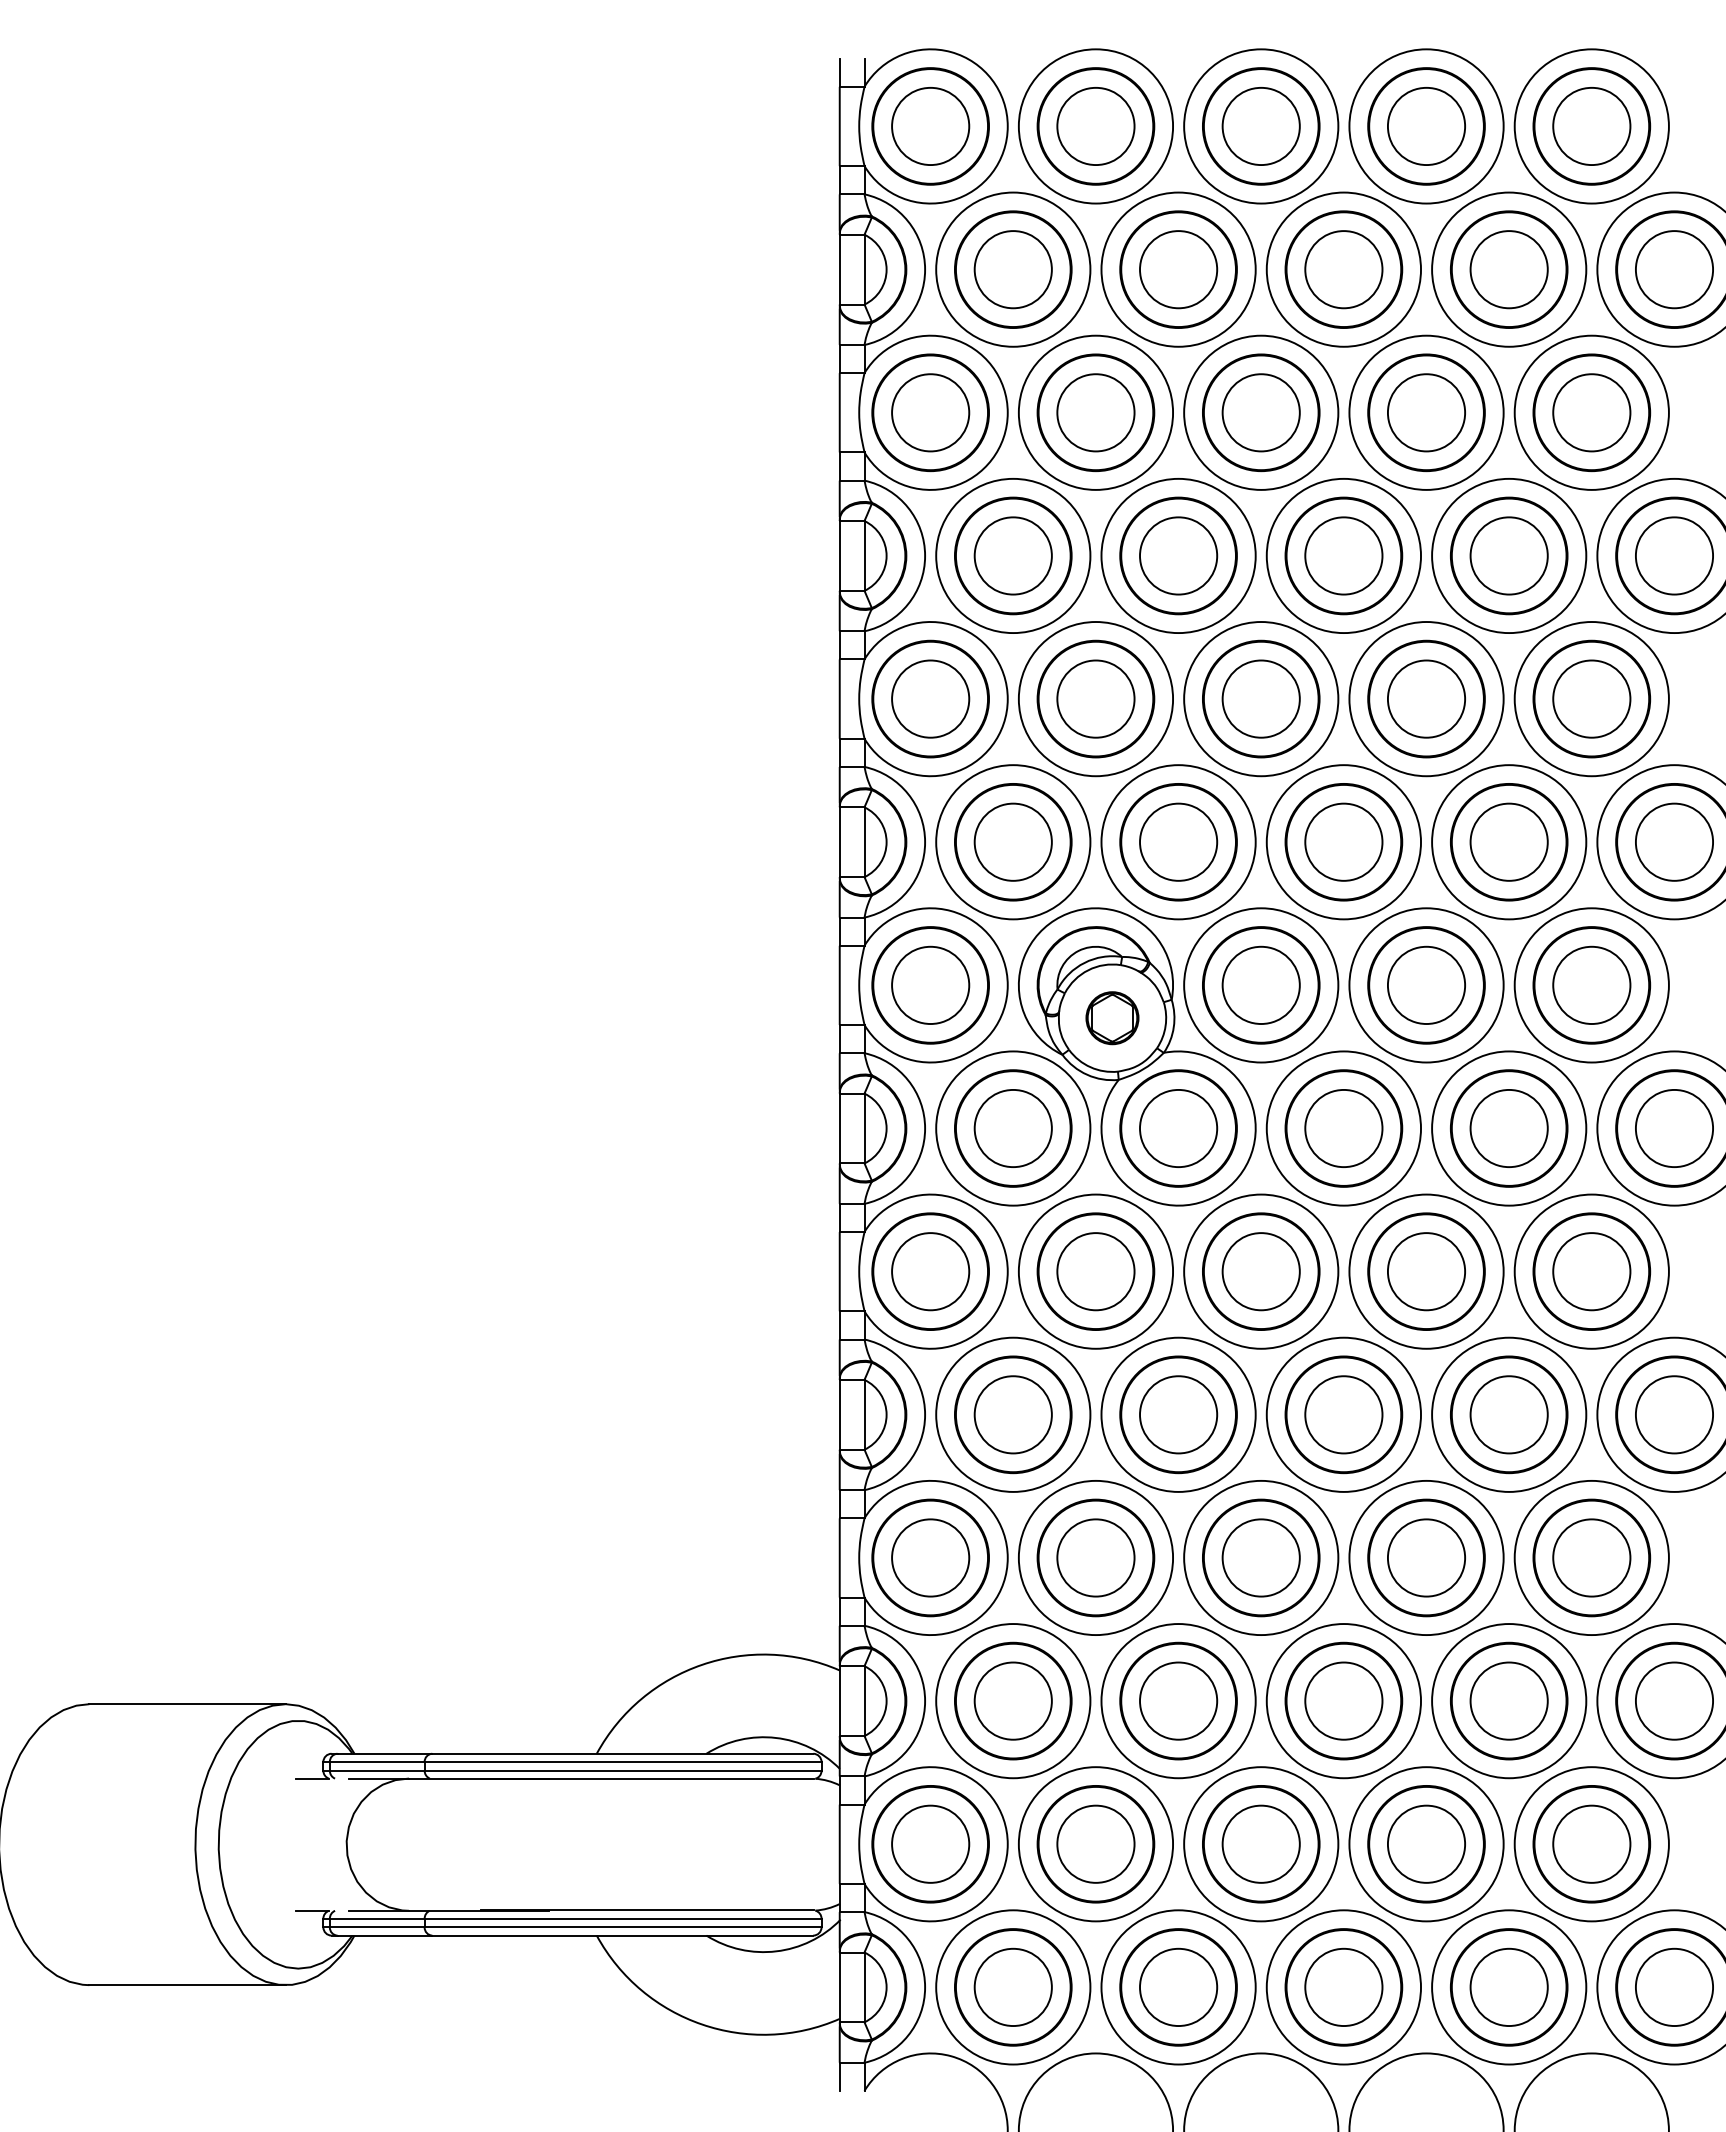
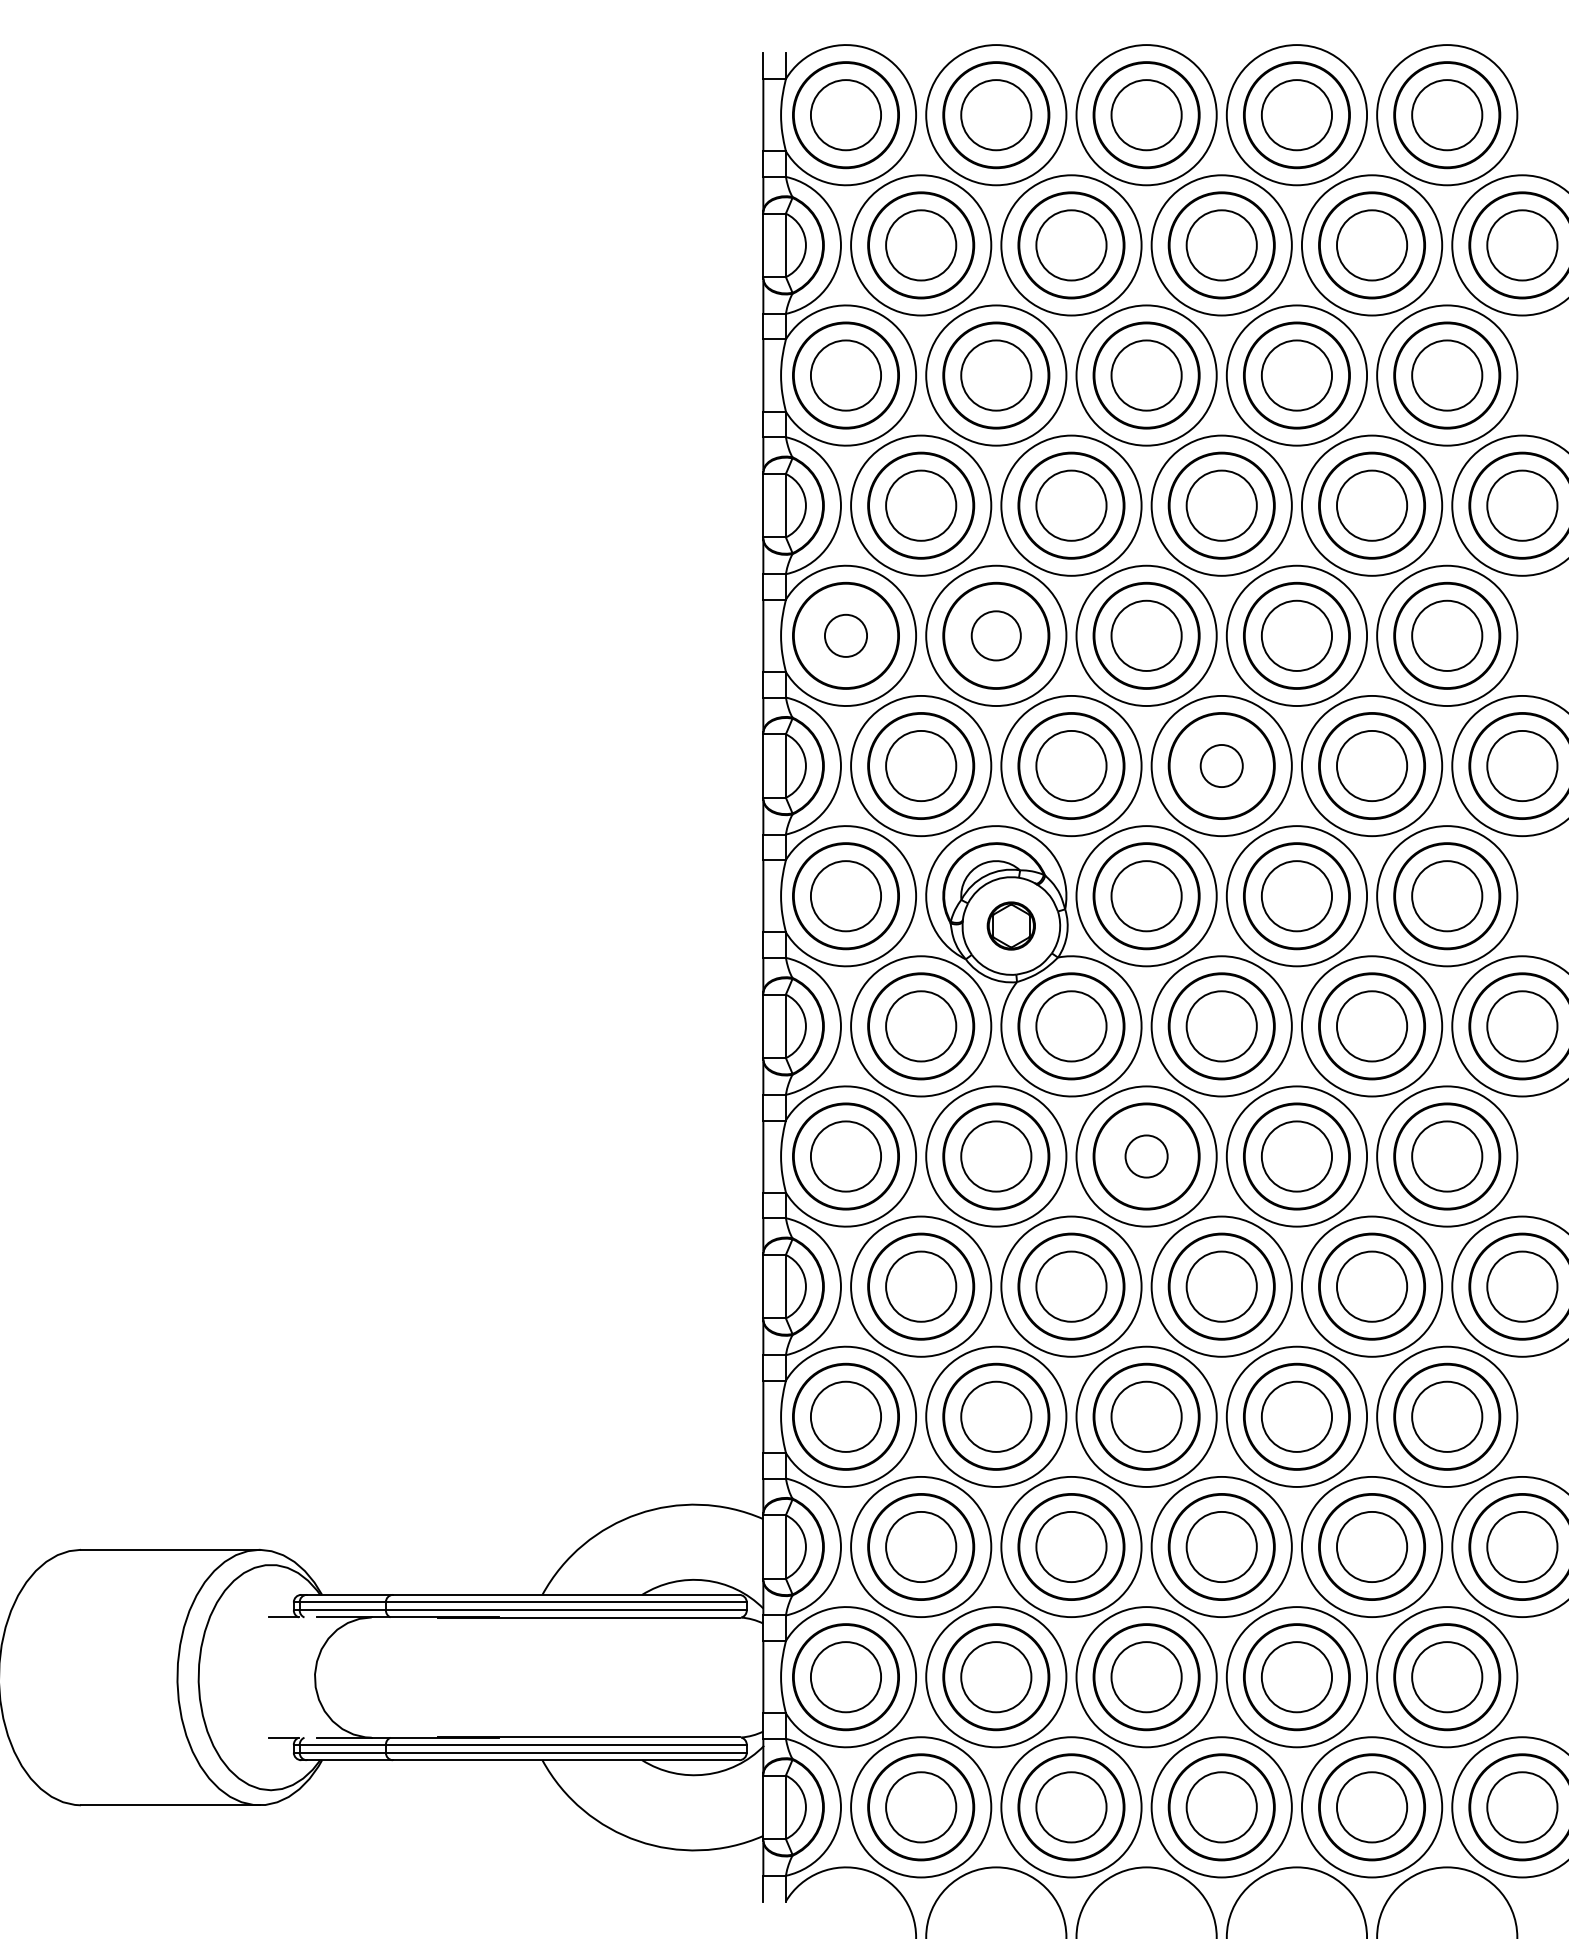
circle: (930, 698) -> (845, 635), size x0.6
circle: (1095, 698) -> (995, 635), size x0.7
circle: (1343, 841) -> (1221, 765), size x0.6
circle: (1260, 1271) -> (1145, 1156), size x0.6

